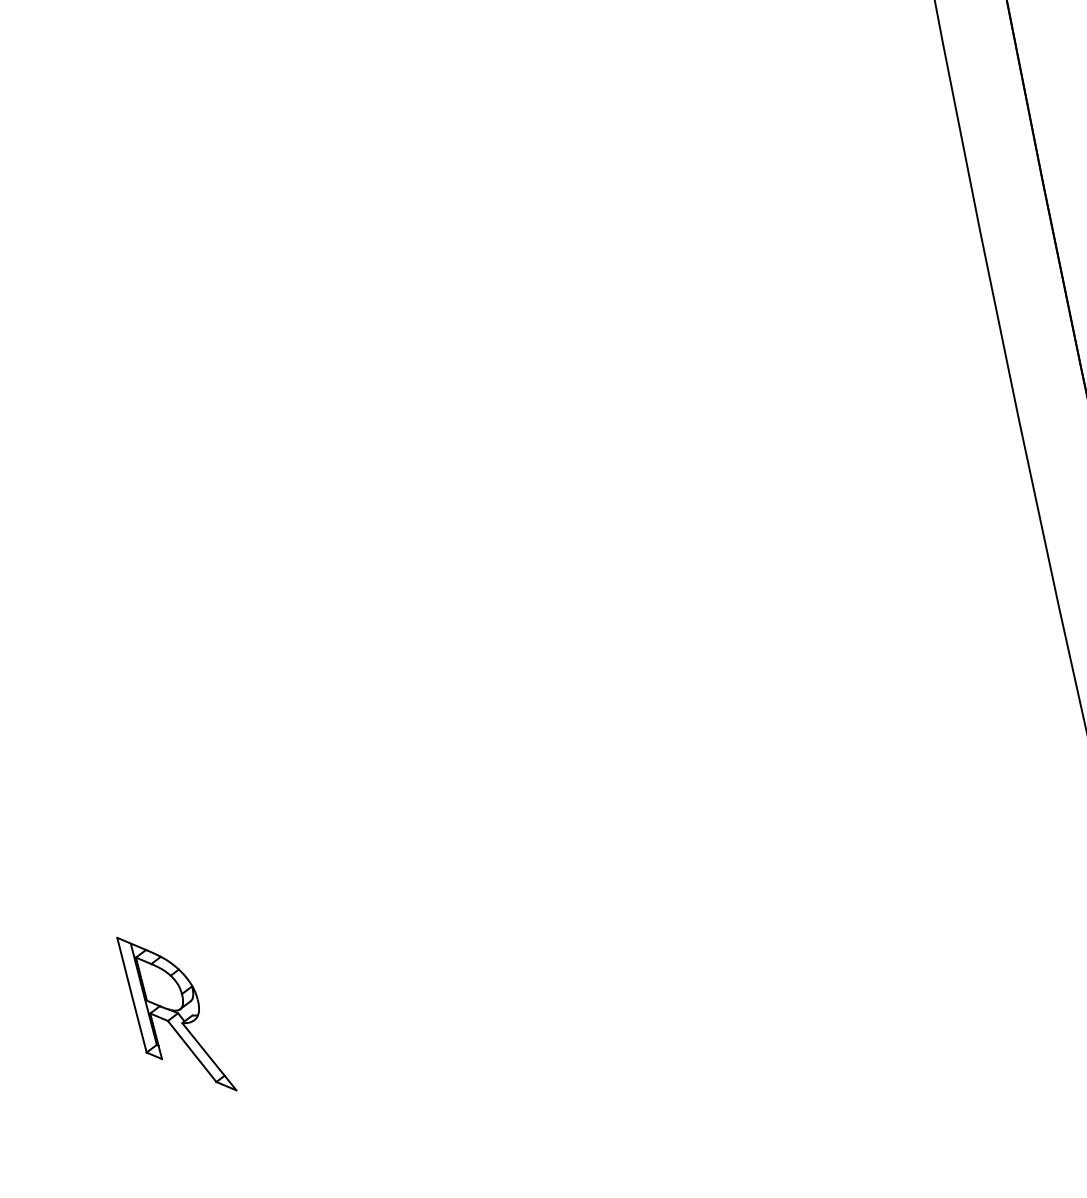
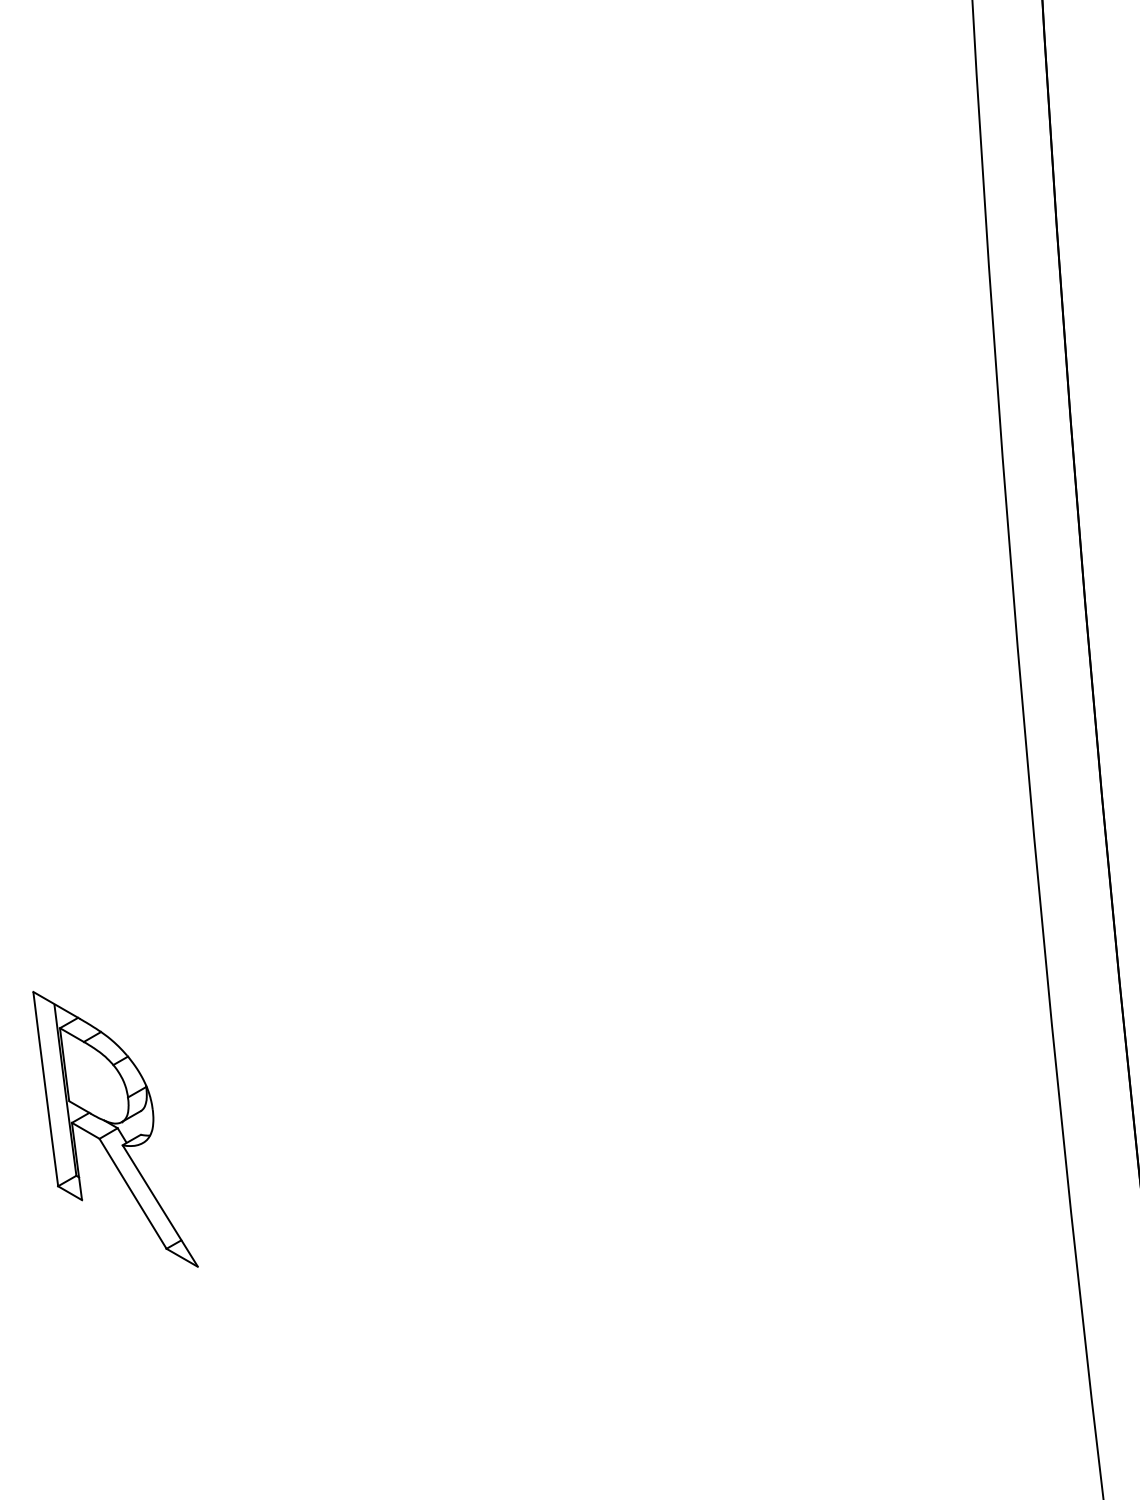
part: (176, 1014) -> (115, 1129), size x1.67

